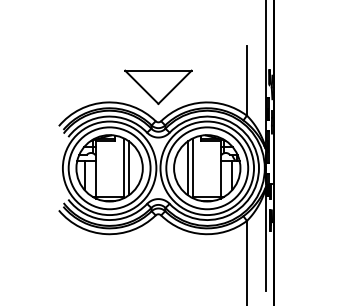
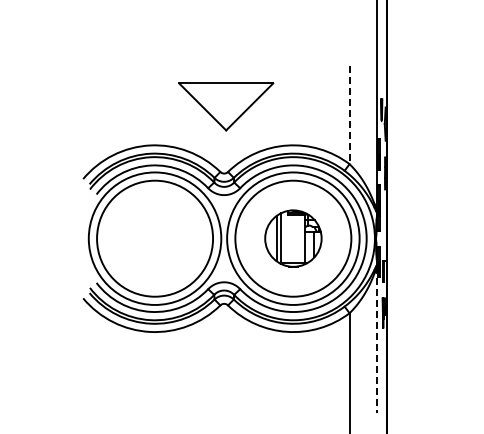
line: (246, 81) -> (349, 115), solid -> dashed
part: (158, 87) -> (226, 106), moved
part: (109, 168) -> (154, 238), removed
part: (207, 168) -> (293, 238), size x0.6
line: (266, 239) -> (377, 339), solid -> dashed

